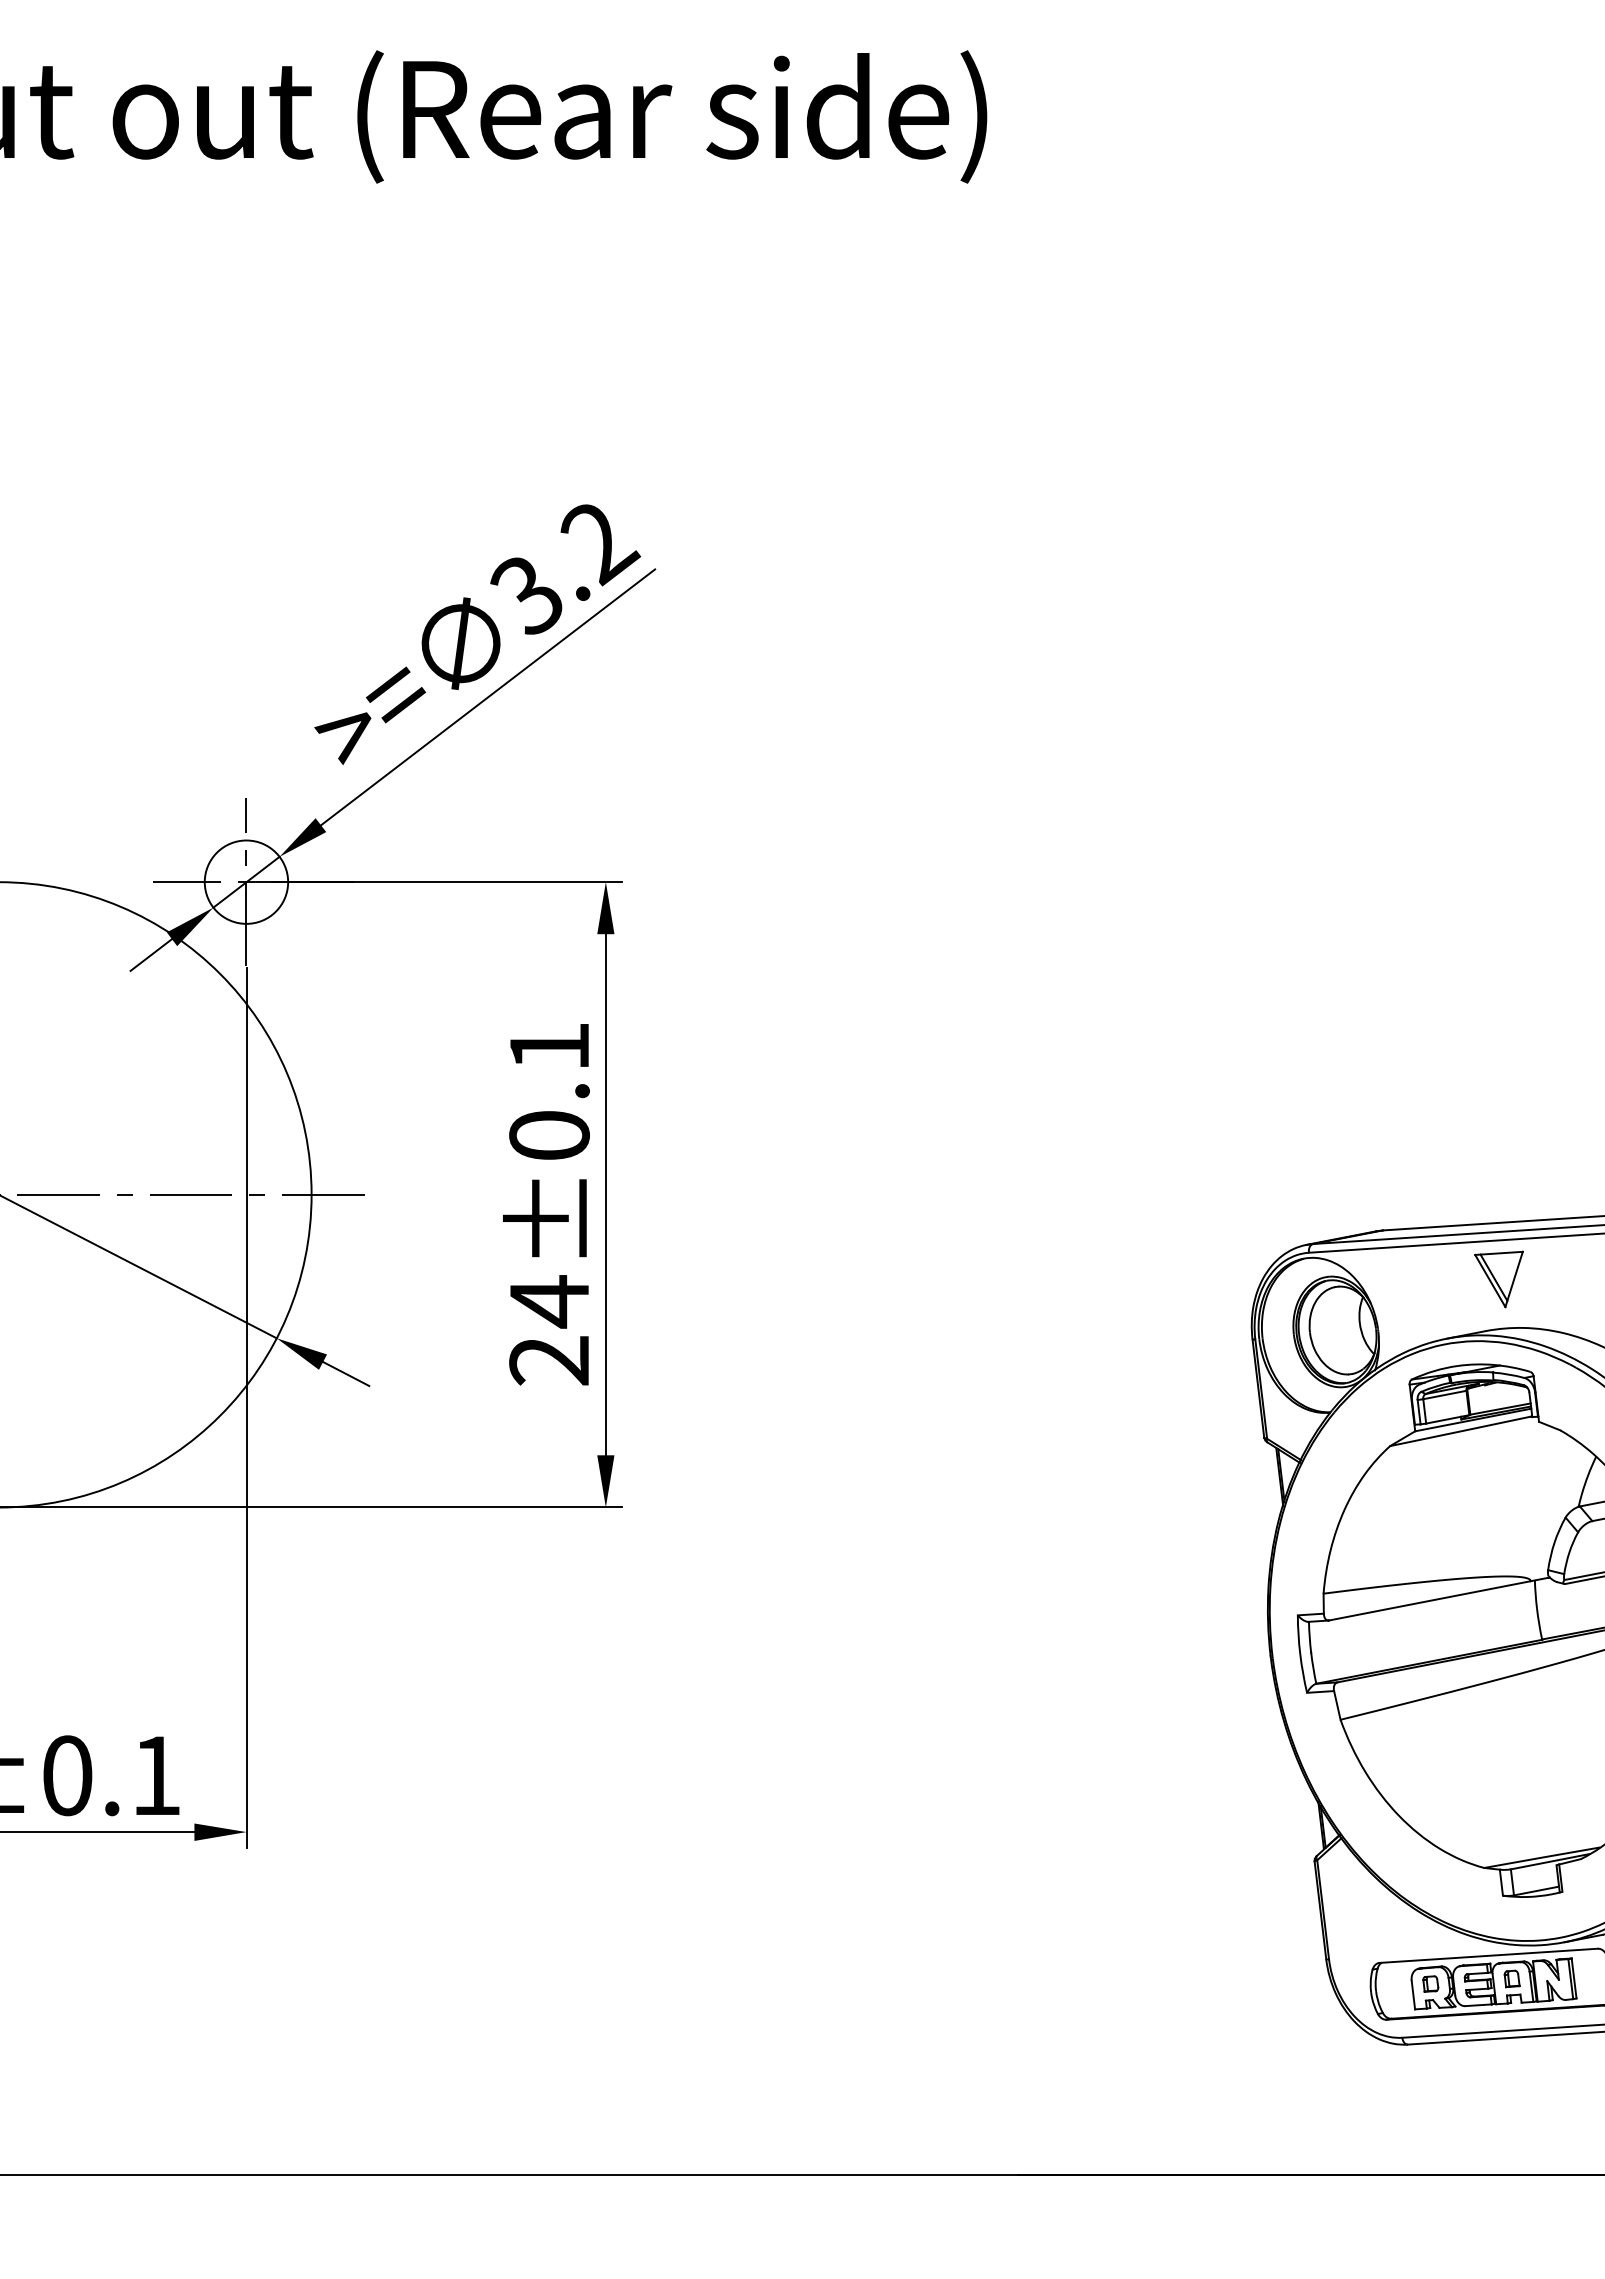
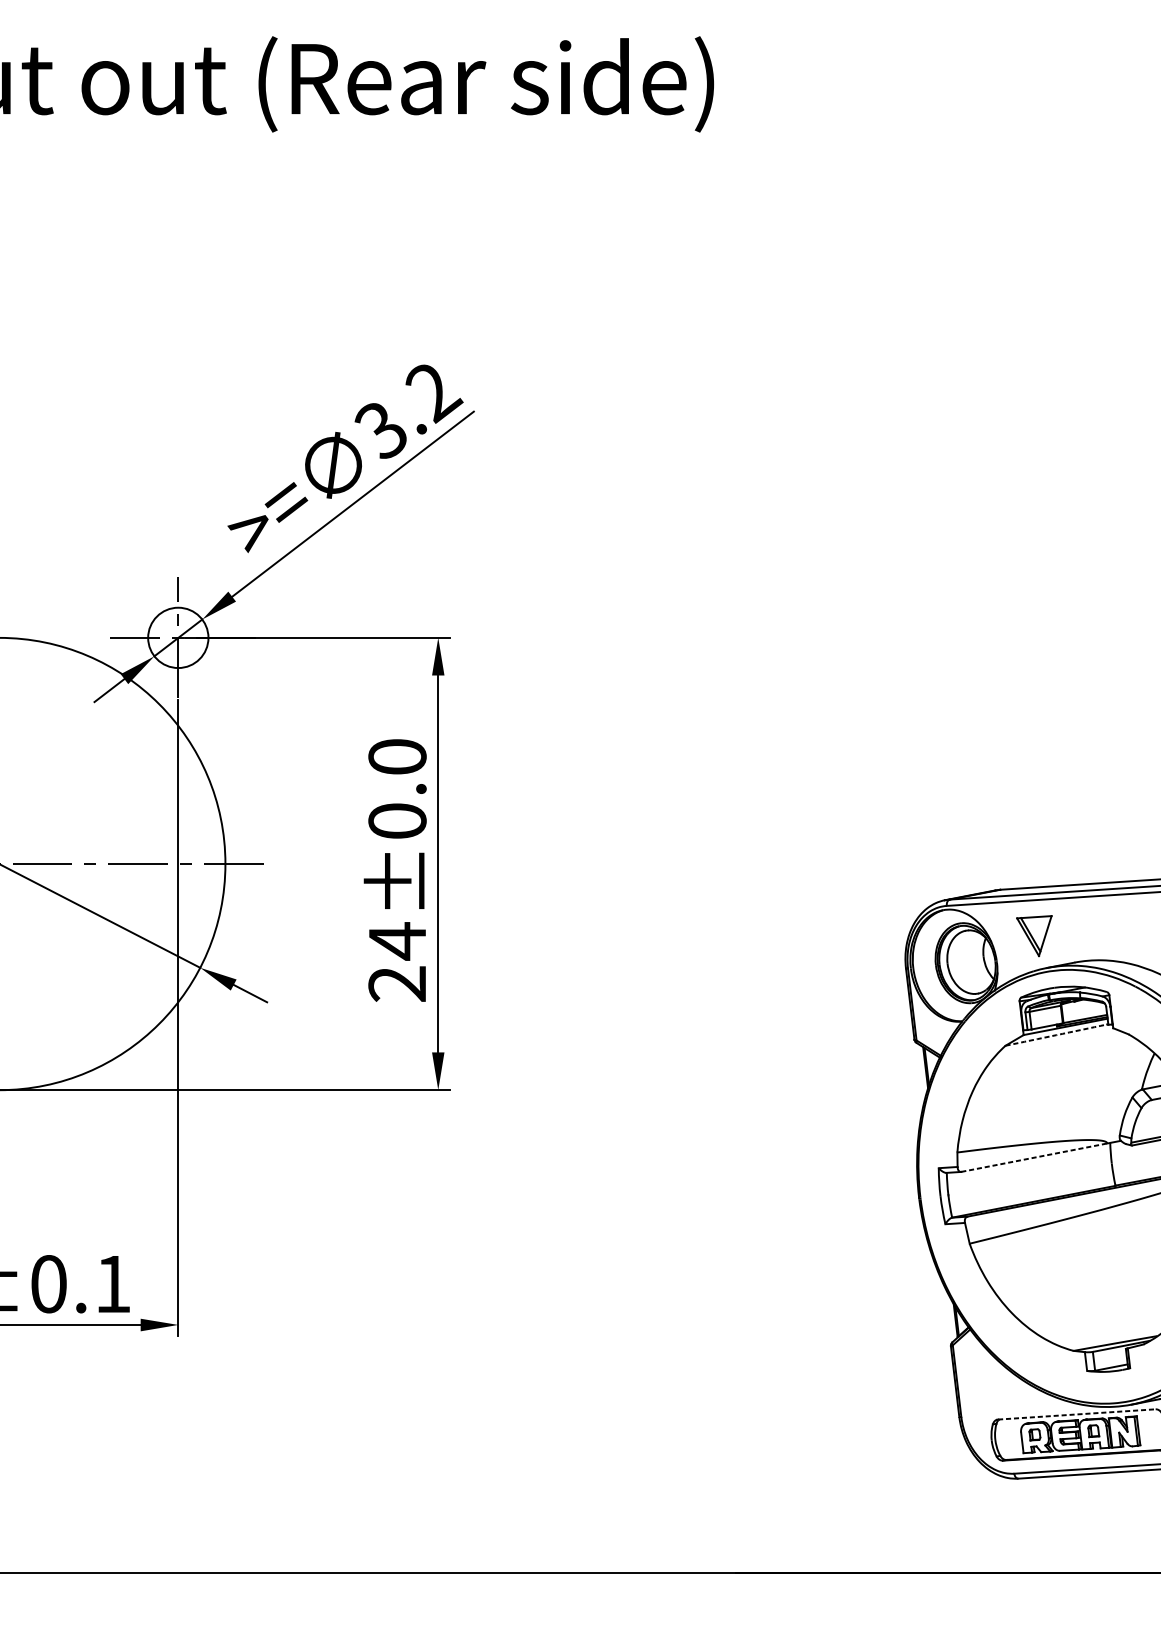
text: (549, 1046) -> (397, 756), 24±0.1 -> 24±0.0
part: (1498, 1279) -> (1034, 936), moved
arc: (1460, 1431) -> (1056, 1035), solid -> dashed
line: (1429, 1600) -> (1034, 1157), solid -> dashed
line: (1489, 1955) -> (1077, 1414), solid -> dashed

